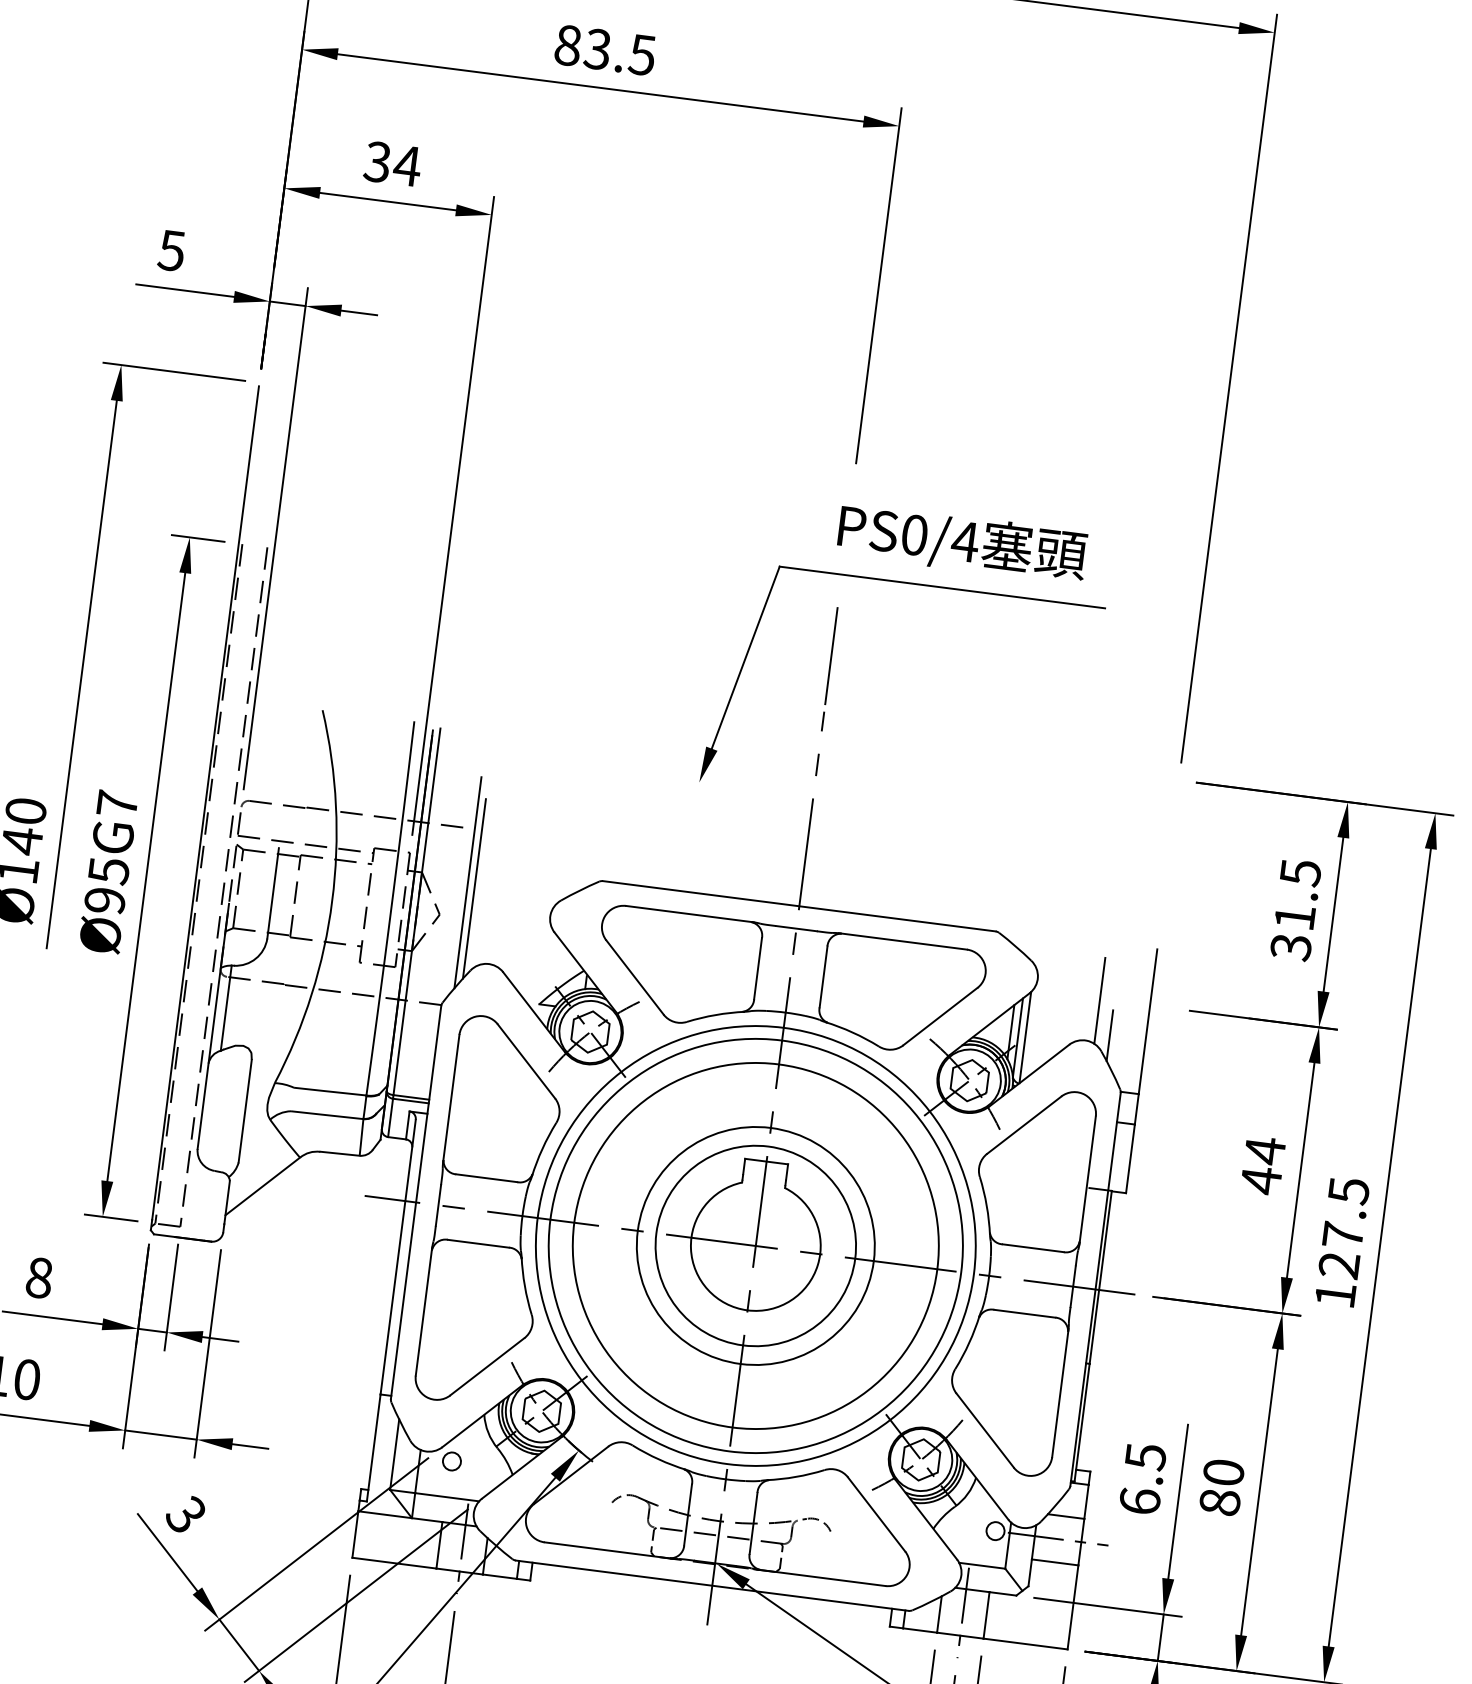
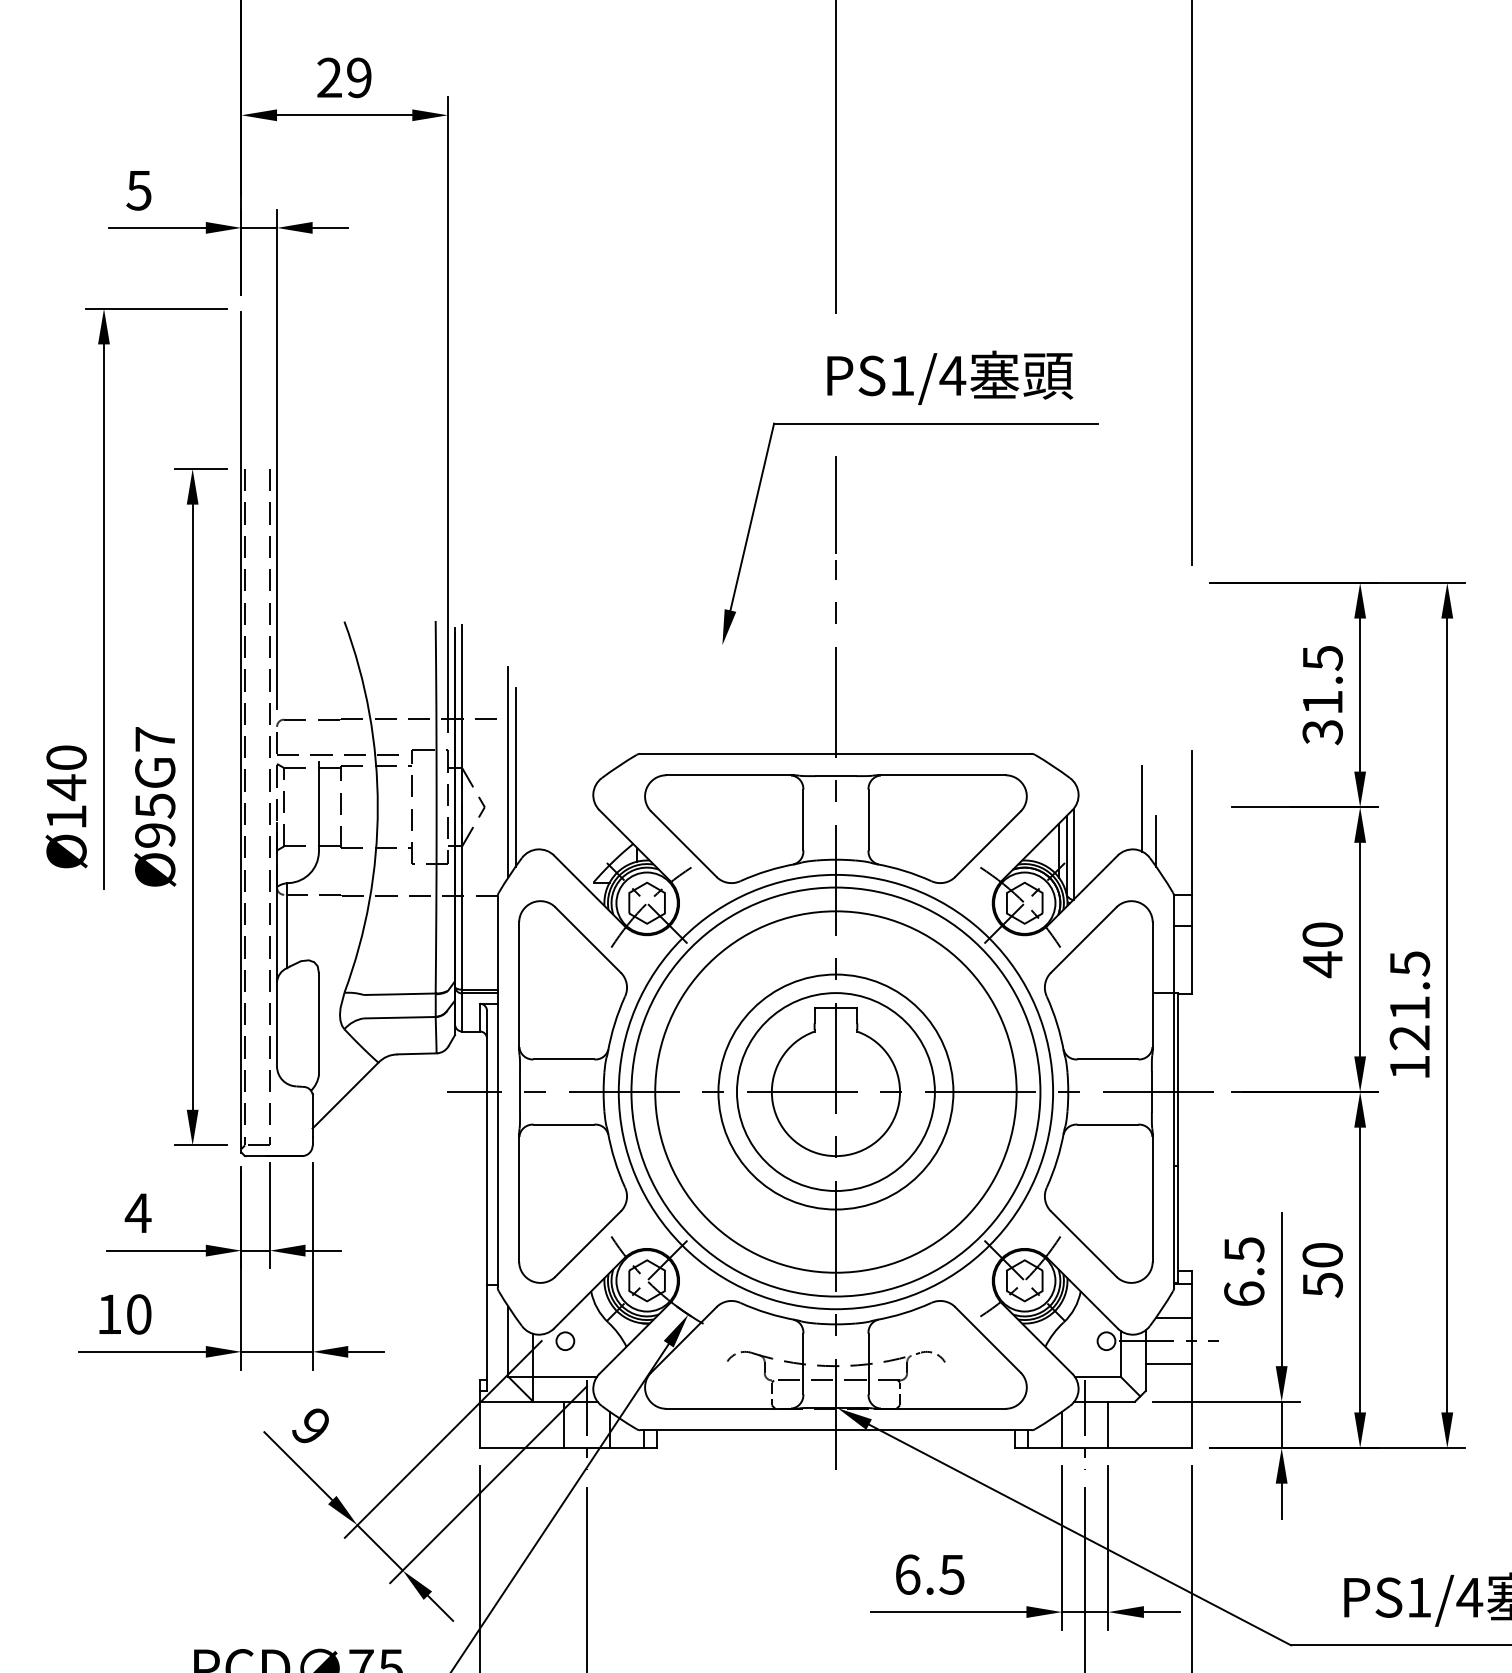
text: (392, 163) -> (344, 77), 34 -> 29
text: (914, 534) -> (902, 375), PS0/4 -> PS1/4
text: (1264, 1150) -> (1322, 934), 44 -> 40
text: (1342, 1234) -> (1409, 1007), 127.5 -> 121.5
text: (38, 1278) -> (137, 1213), 8 -> 4
text: (1219, 1501) -> (1322, 1284), 80 -> 50
text: (185, 1513) -> (310, 1425), 3 -> 9

